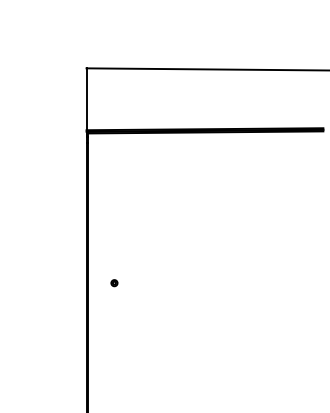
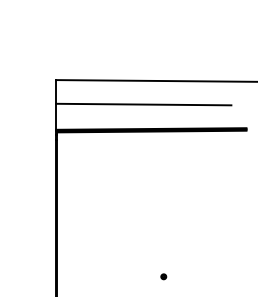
line: (195, 98) -> (143, 104), added
part: (114, 283) -> (163, 277), moved

